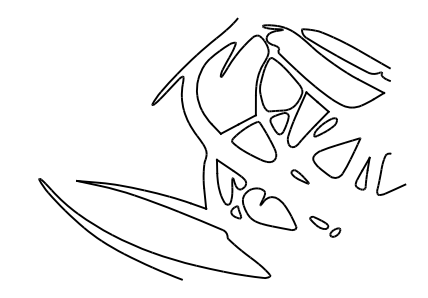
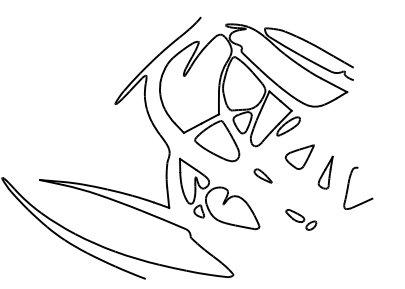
part: (336, 157) -> (299, 156), size x0.6
part: (382, 171) -> (349, 185), moved
part: (325, 226) -> (301, 219), moved

